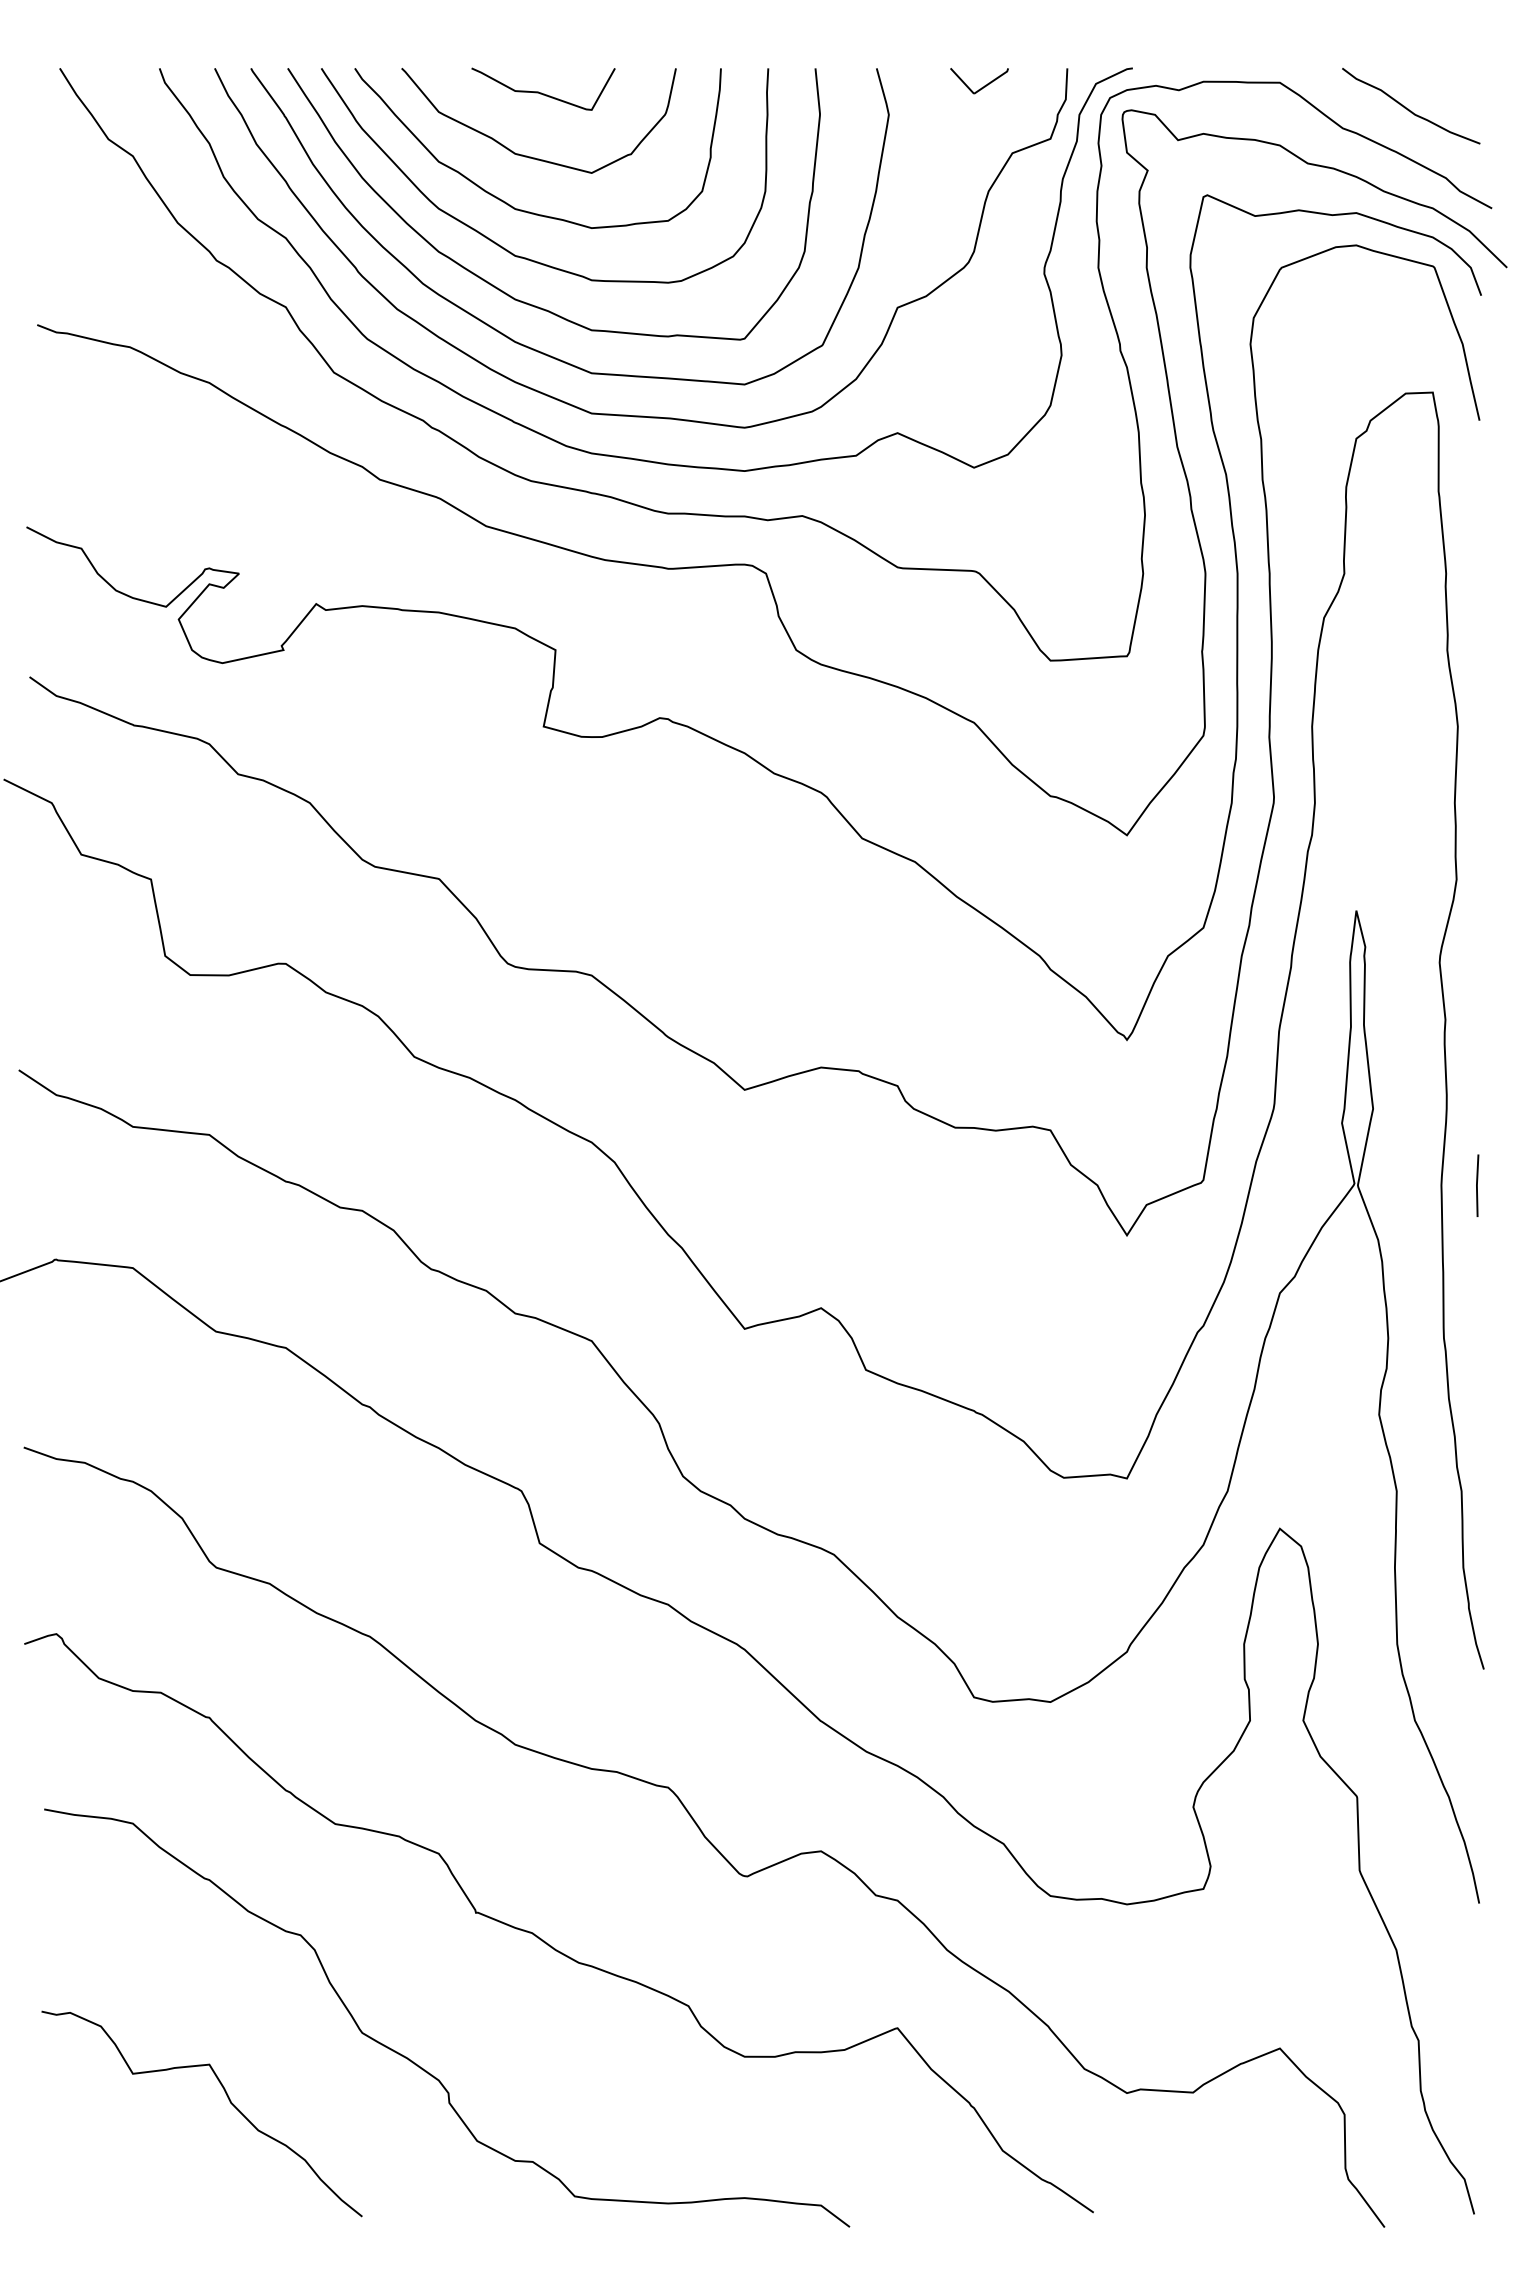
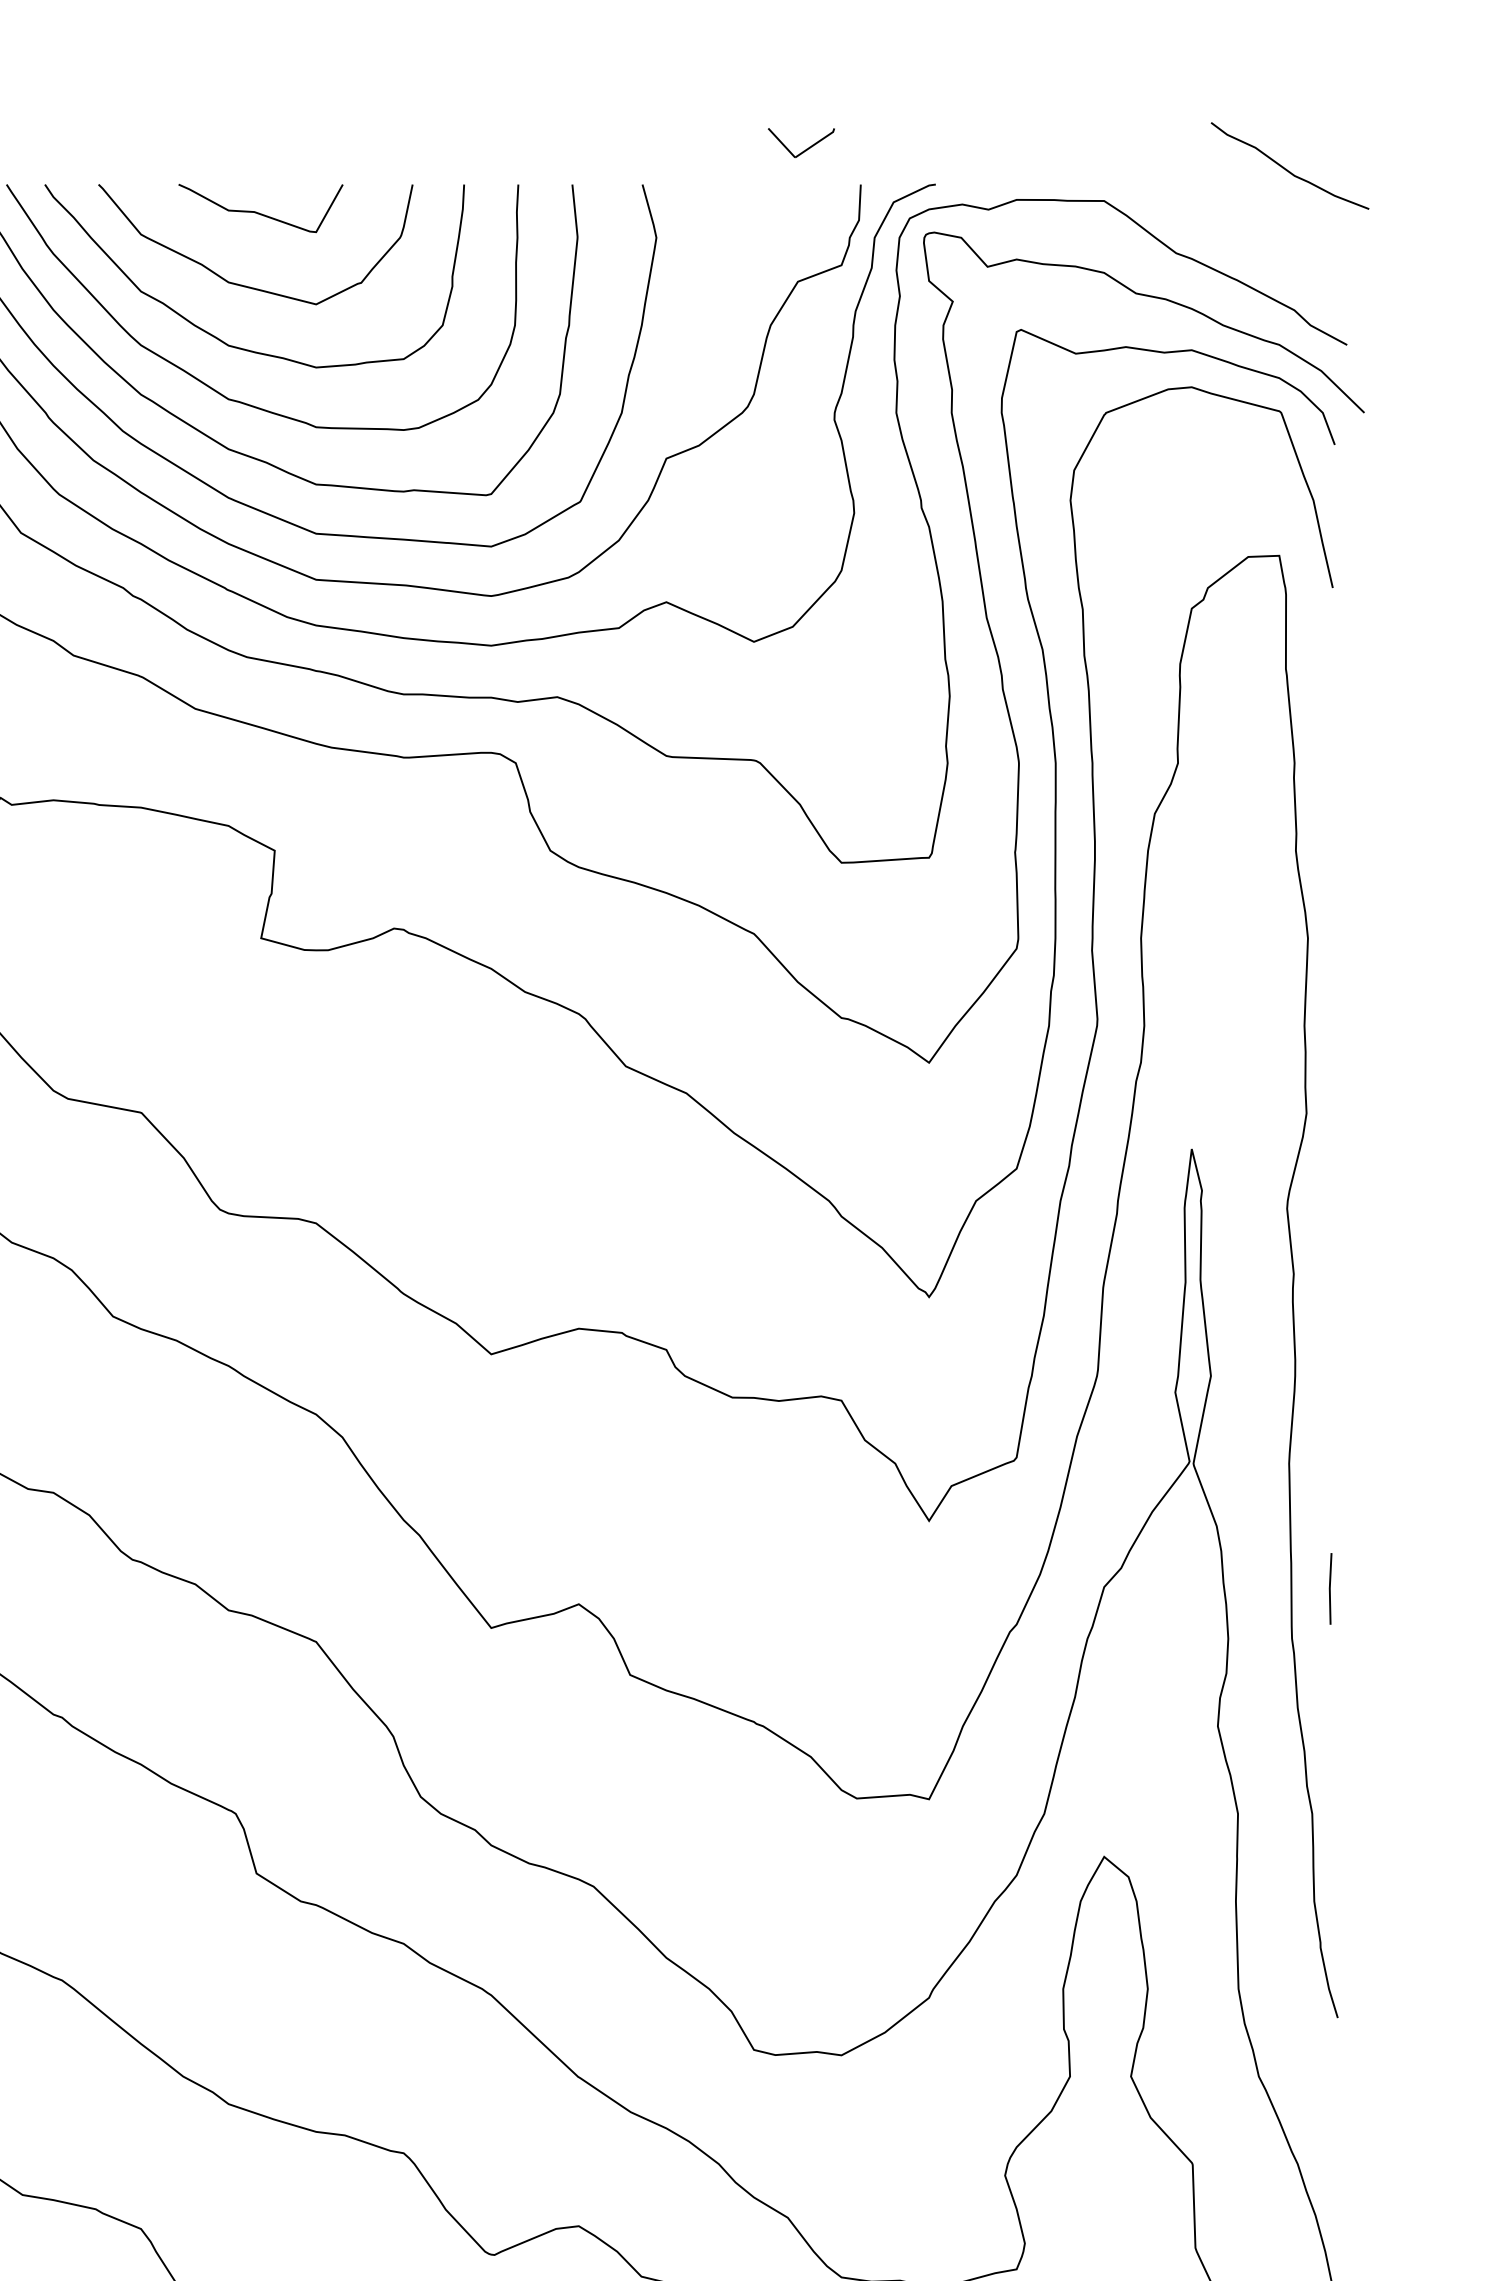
part: (981, 87) -> (803, 150), moved
curve: (1408, 108) -> (1286, 168), moved
line: (1477, 1185) -> (1330, 1588), moved

